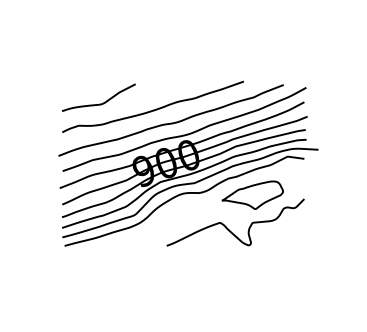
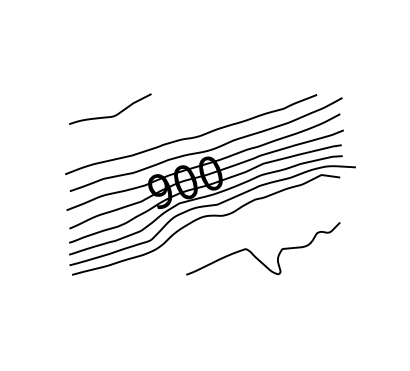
curve: (152, 109) -> (170, 122), removed
part: (252, 194) -> (282, 217), removed

